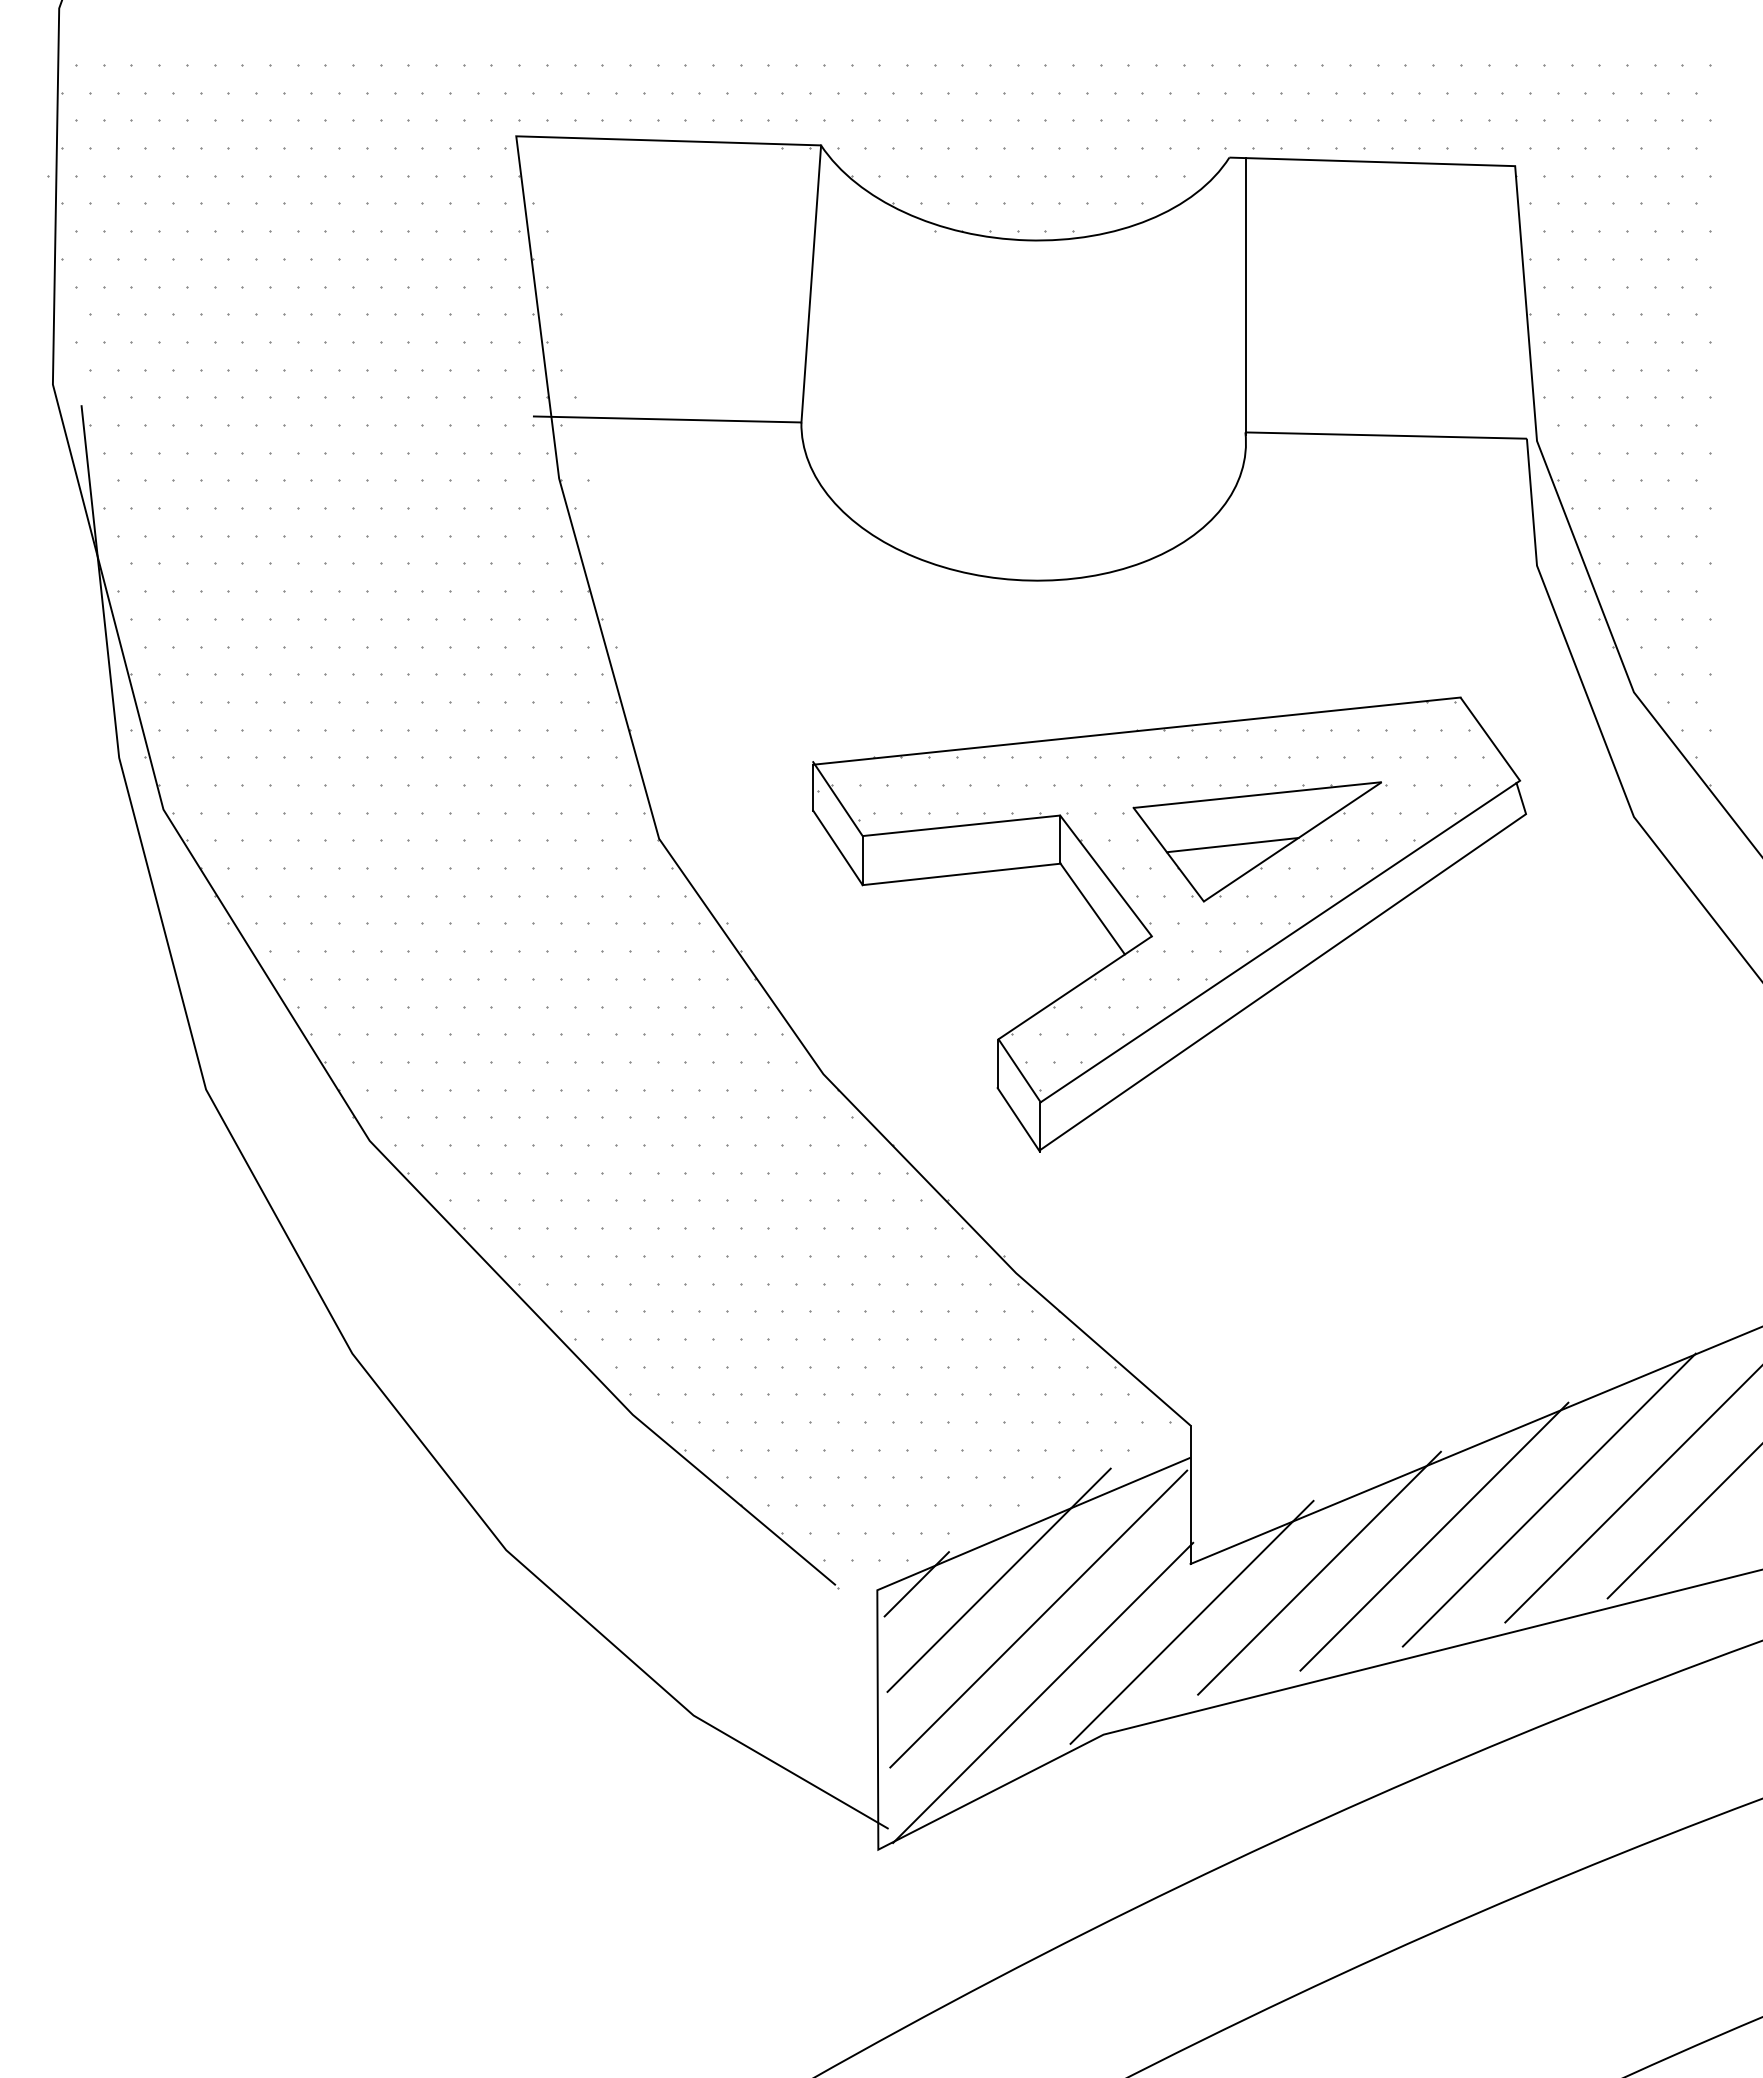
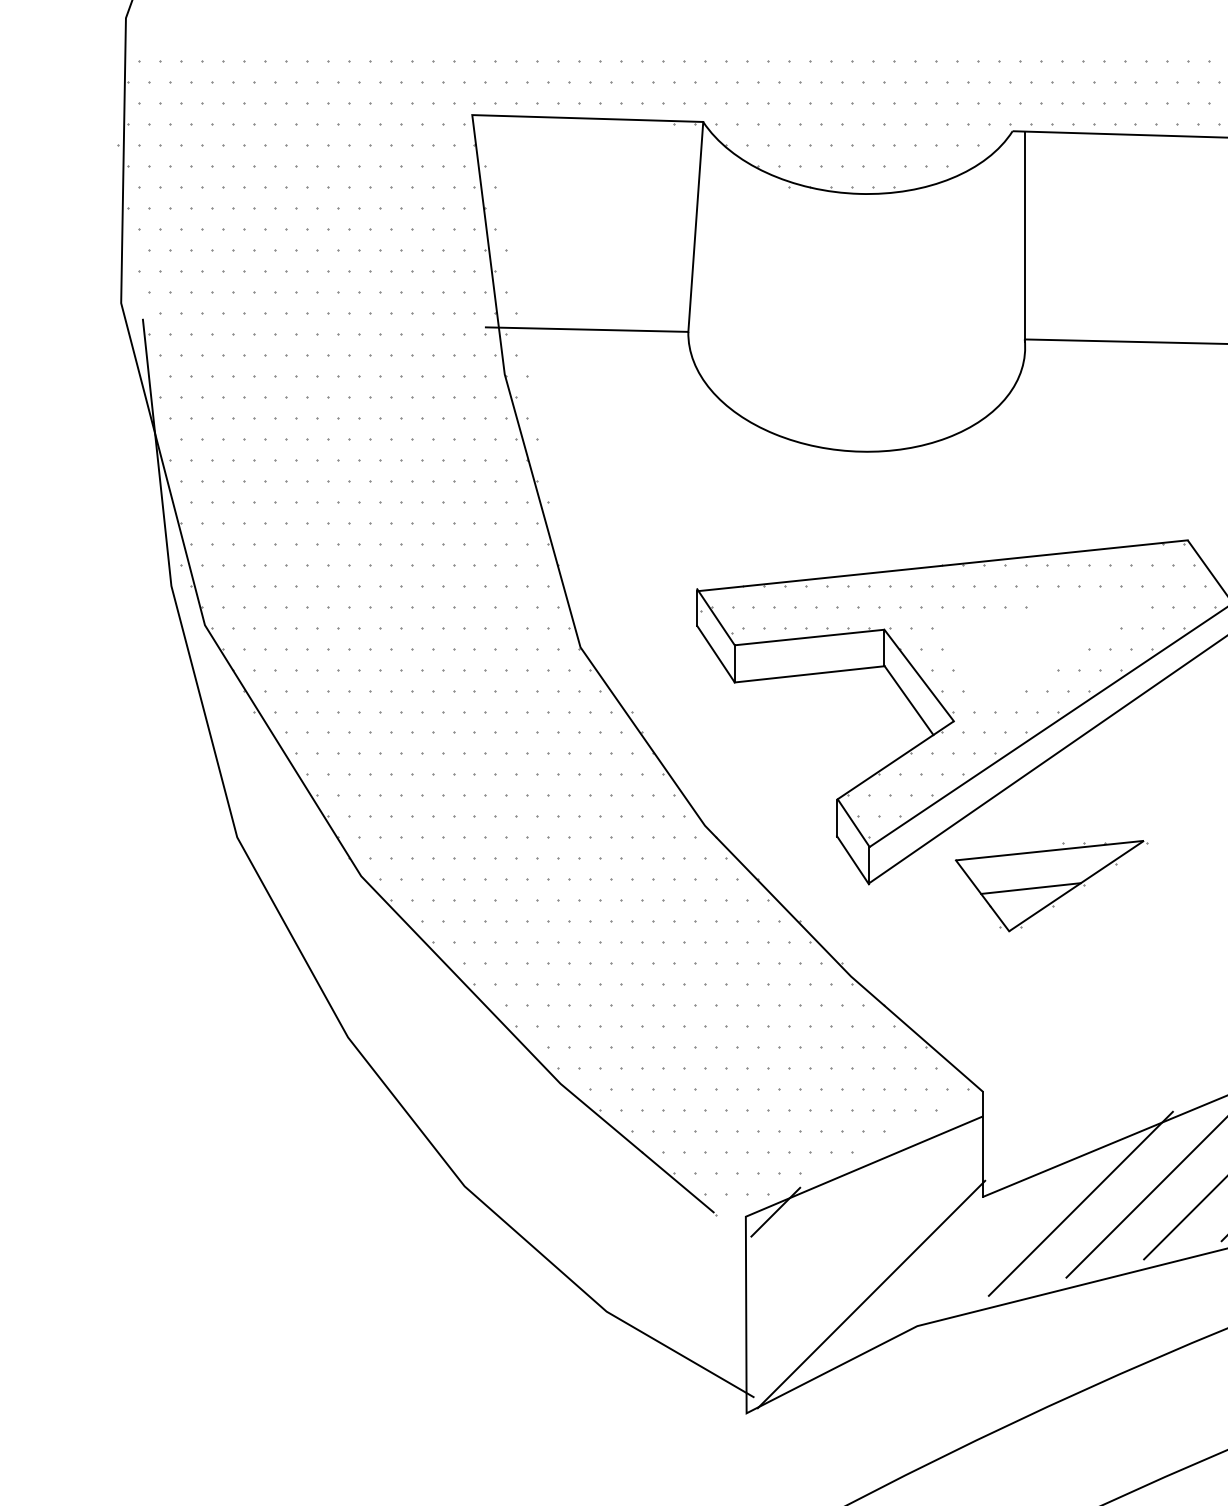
part: (1259, 841) -> (1051, 885), moved
line: (998, 1579) -> (837, 1208), removed
line: (1038, 1618) -> (867, 1238), removed
line: (1191, 1621) -> (983, 1240), removed

